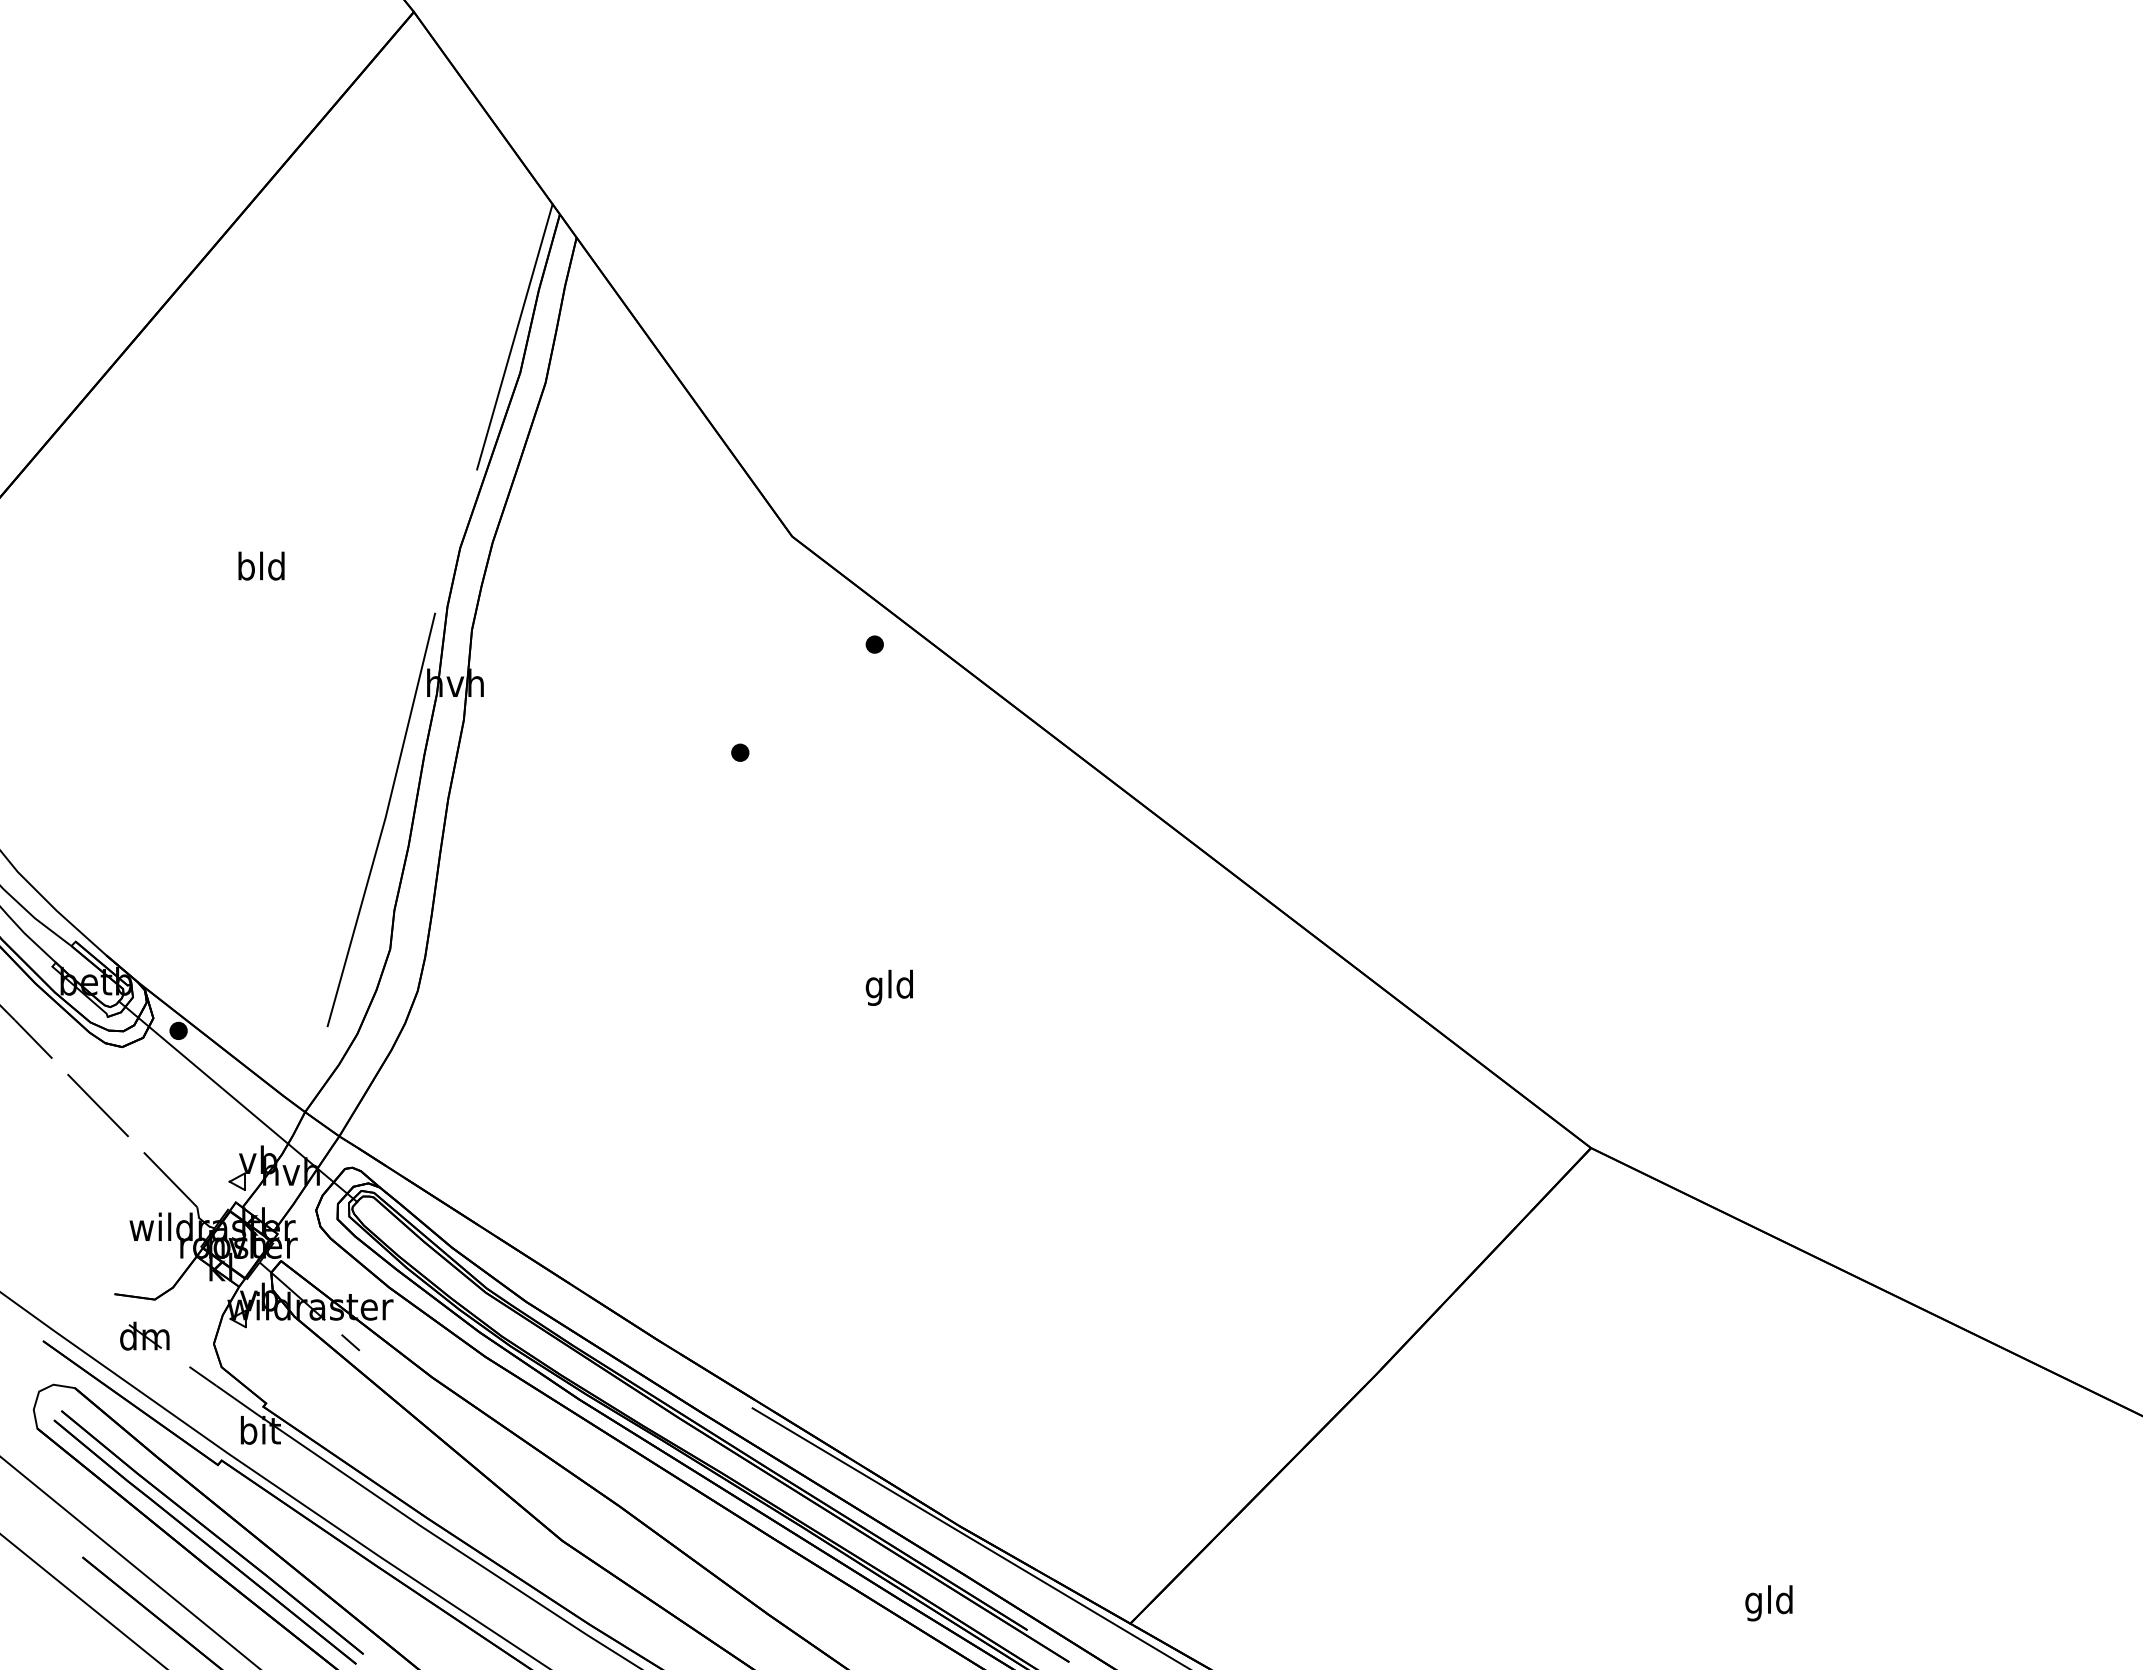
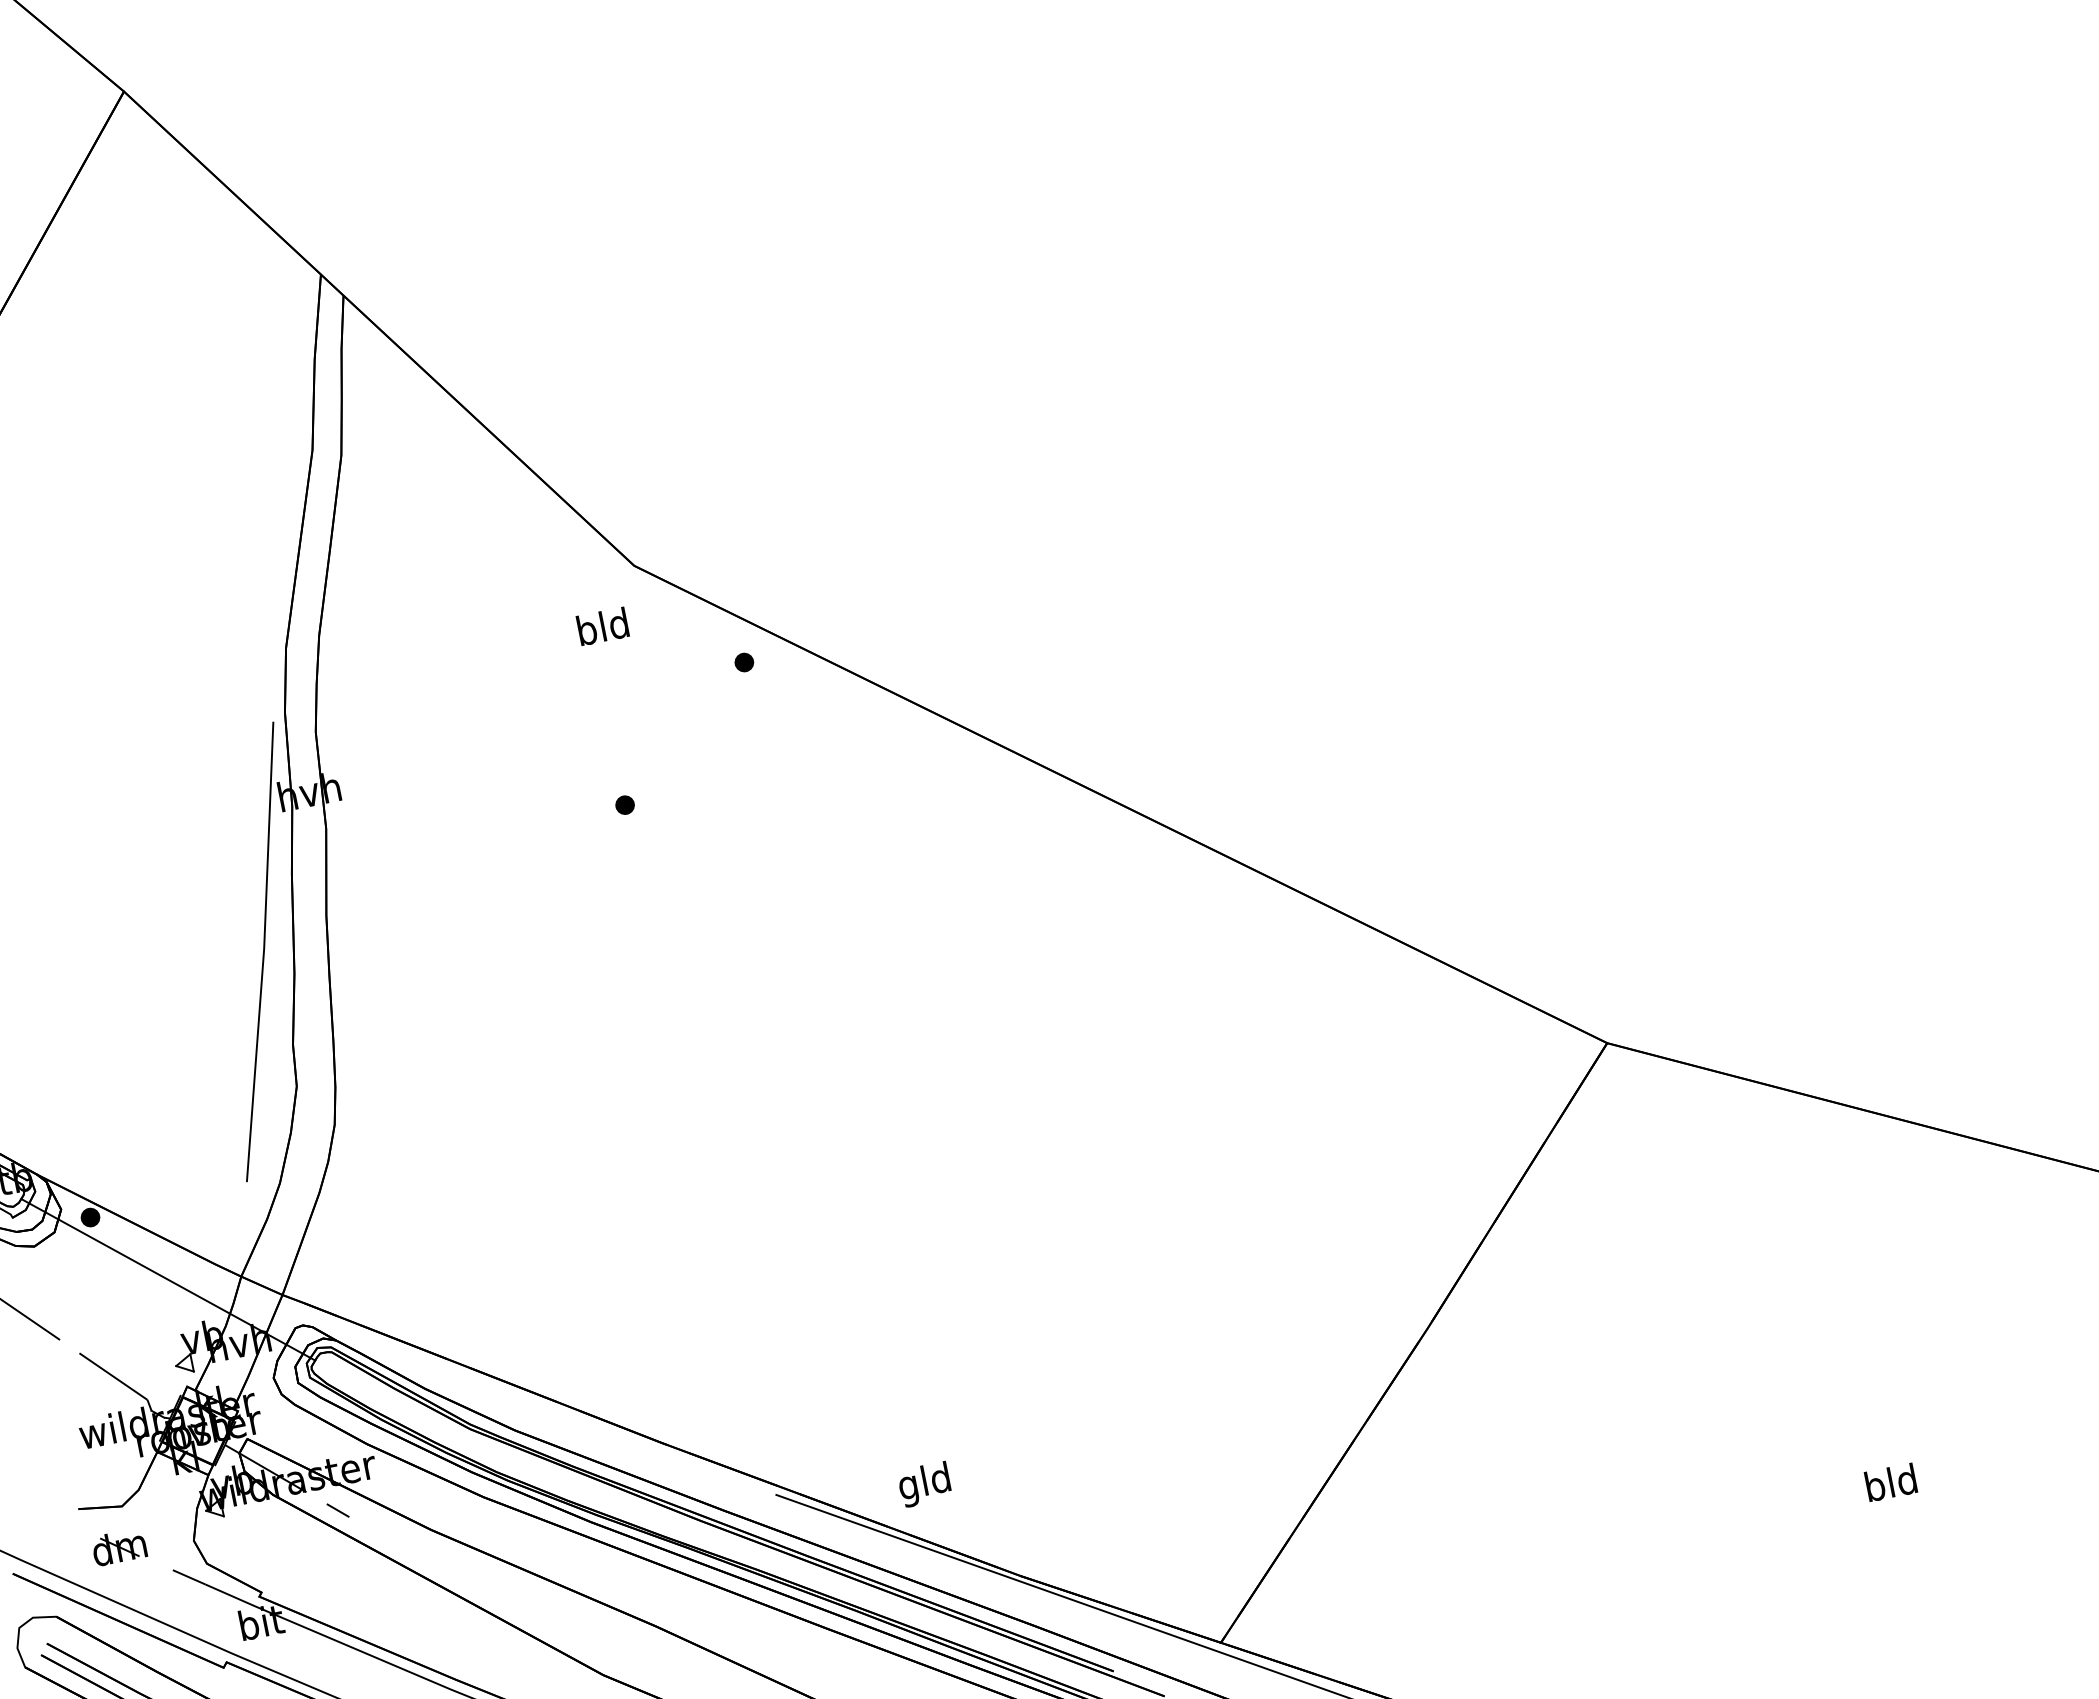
line: (514, 336) -> (298, 413), removed
text: (261, 565) -> (602, 625), moved
text: (888, 987) -> (923, 1484), moved
text: (1753, 1603) -> (1874, 1489), gld -> bld

